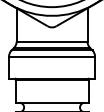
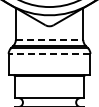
line: (52, 42) -> (49, 40), solid -> dashed
line: (52, 56) -> (49, 53), solid -> dashed

